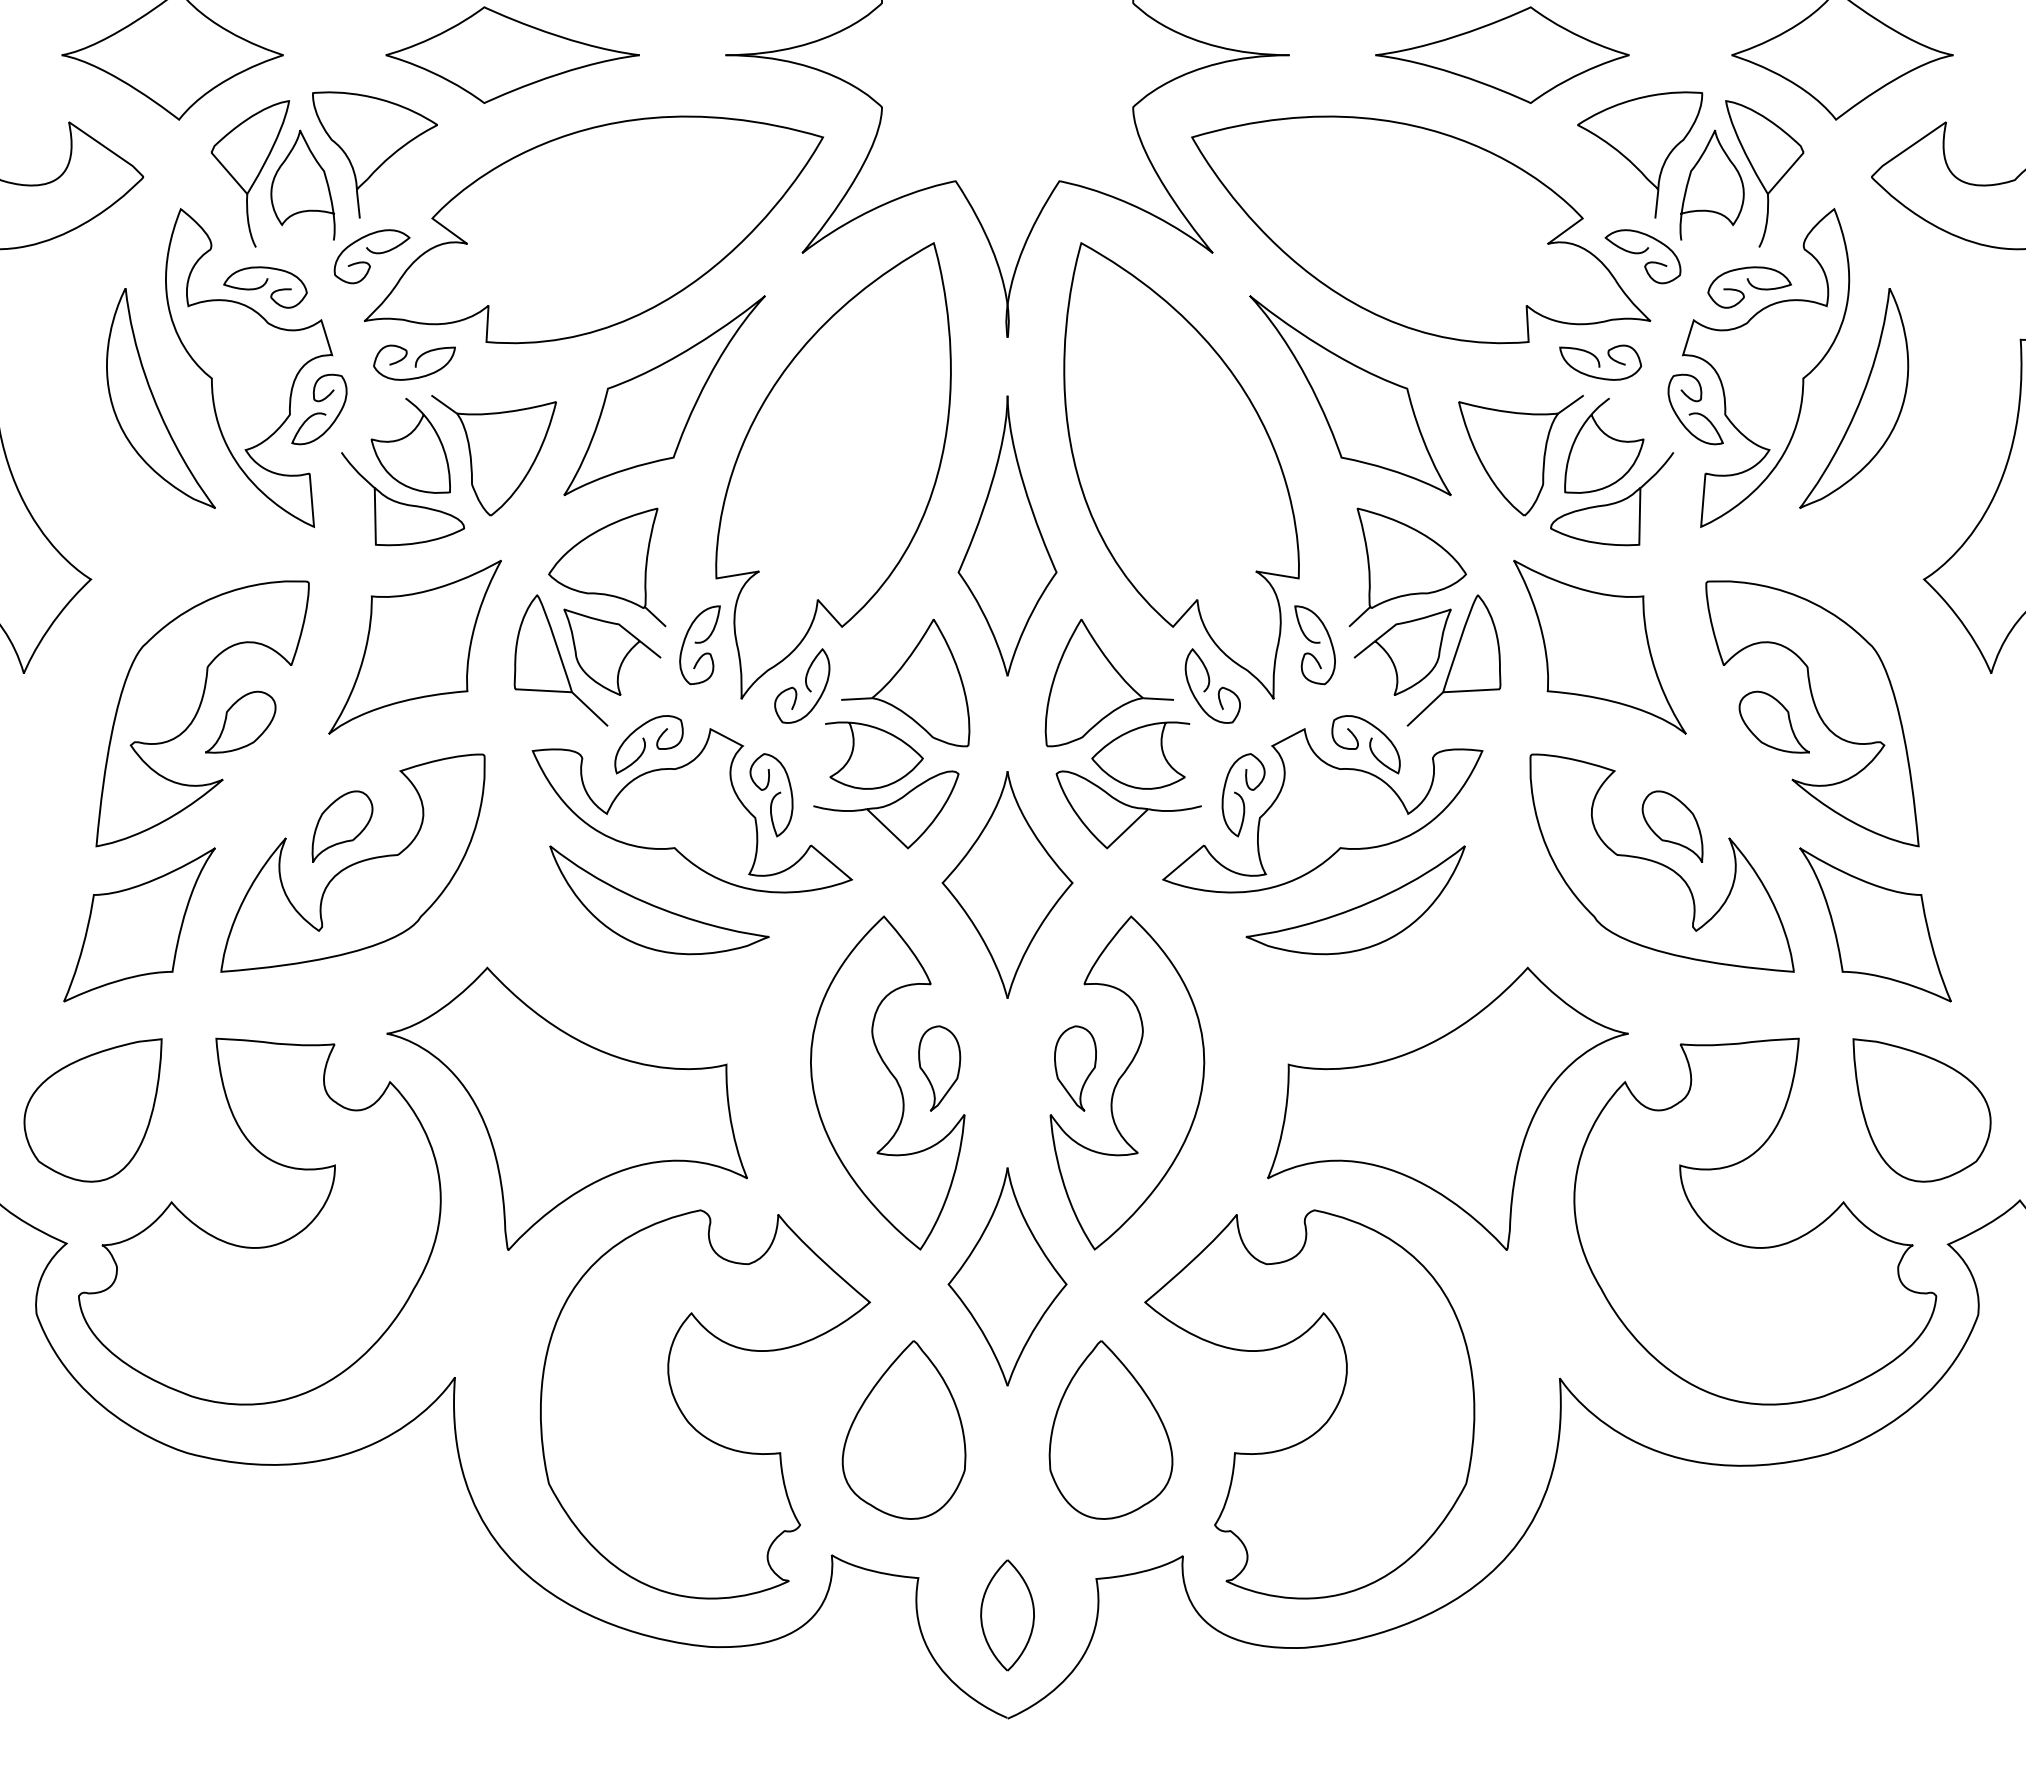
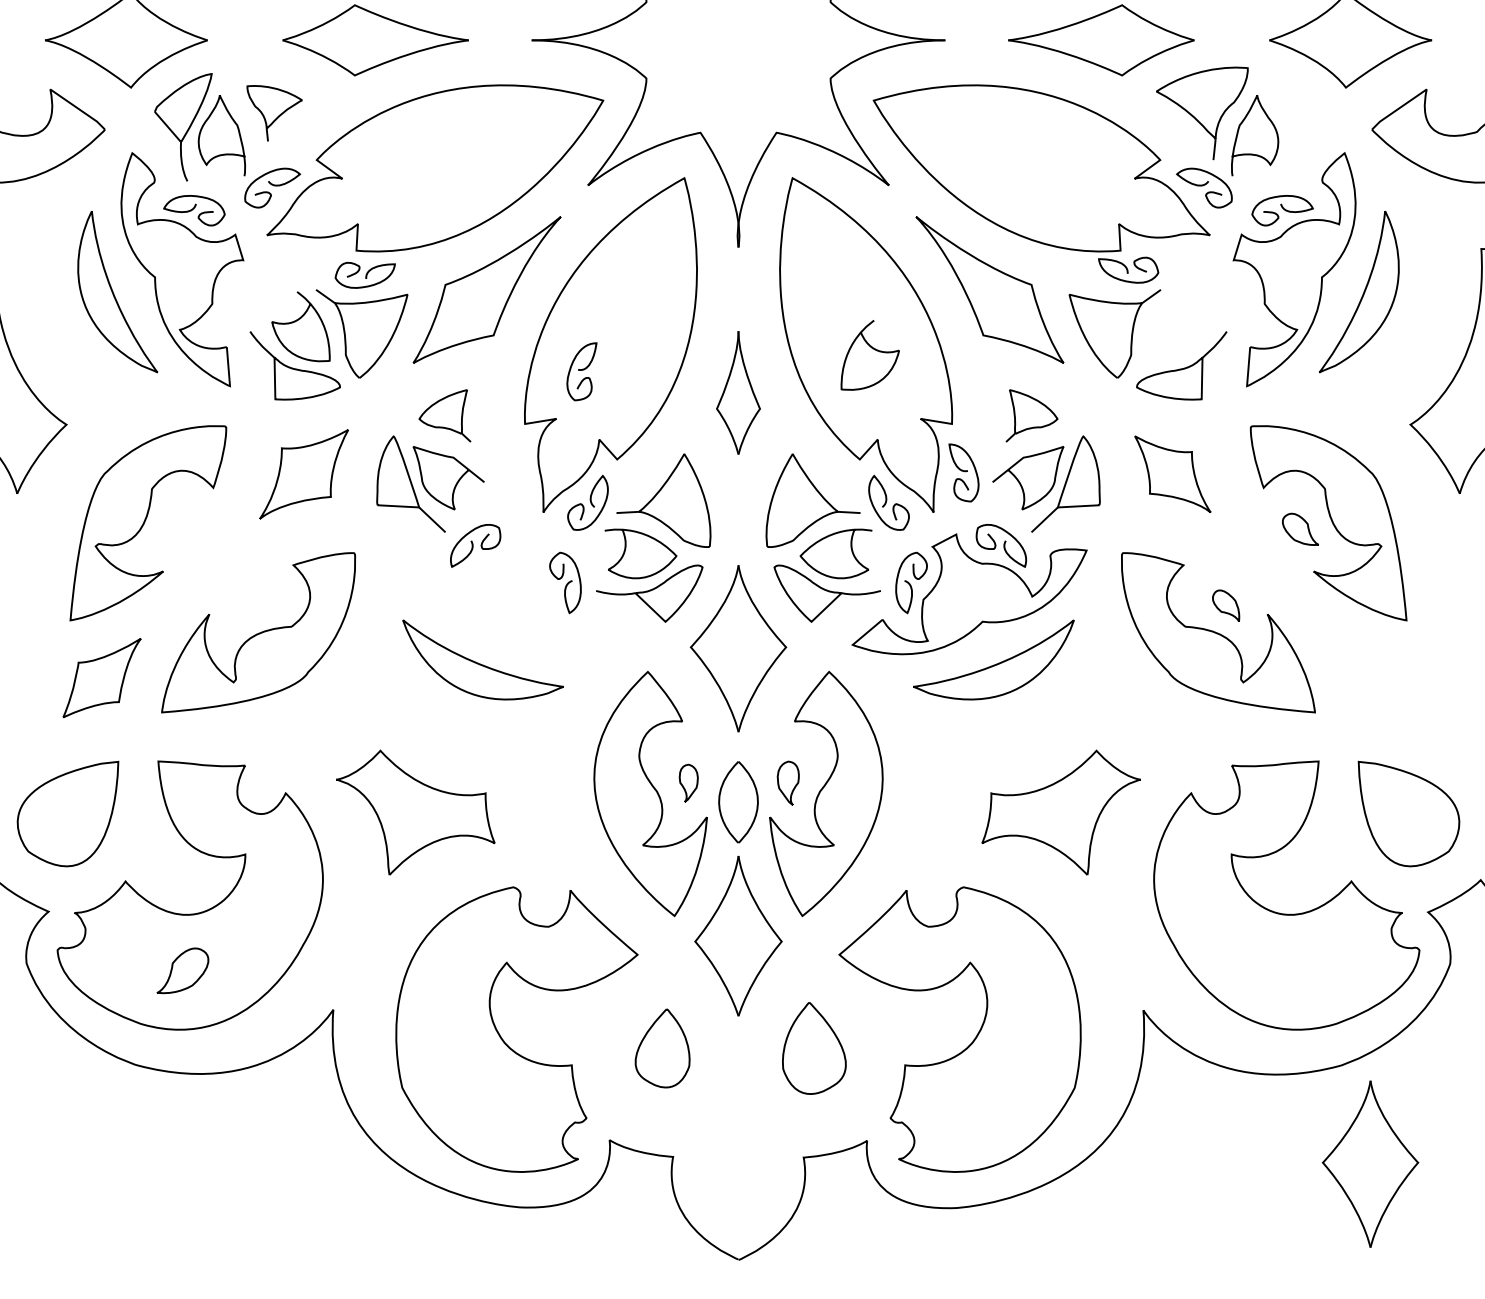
part: (374, 154) -> (274, 113), size x0.6
part: (1764, 173) -> (1293, 127), removed
curve: (415, 362) -> (366, 275), moved
curve: (1599, 362) -> (1127, 270), moved
curve: (319, 412) -> (234, 302), removed
curve: (1695, 412) -> (1242, 302), removed
curve: (1608, 437) -> (873, 349), moved
part: (1007, 535) -> (738, 392), size x0.6
part: (607, 567) -> (445, 415), size x0.6
part: (1407, 567) -> (1031, 415), size x0.6
curve: (699, 643) -> (581, 370), moved
part: (414, 646) -> (303, 473), size x0.7
part: (1599, 646) -> (1172, 473), size x0.6
part: (240, 721) -> (182, 970), moved
part: (1773, 721) -> (1300, 528), size x0.7
part: (692, 810) -> (507, 594), removed
part: (342, 826) -> (250, 605), removed
part: (1672, 826) -> (1226, 605), size x0.6
part: (139, 924) -> (102, 677), size x0.7
part: (1875, 924) -> (1374, 677), removed
part: (939, 1068) -> (688, 783), size x0.6
part: (1075, 1068) -> (788, 783), size x0.7
part: (566, 1108) -> (415, 812), size x0.6
part: (1447, 1108) -> (1061, 812), size x0.6
part: (903, 1429) -> (662, 1047), size x0.6
part: (1110, 1429) -> (813, 1047), size x0.7
part: (1869, 1587) -> (1370, 1163), added
part: (1007, 1615) -> (738, 802), moved

